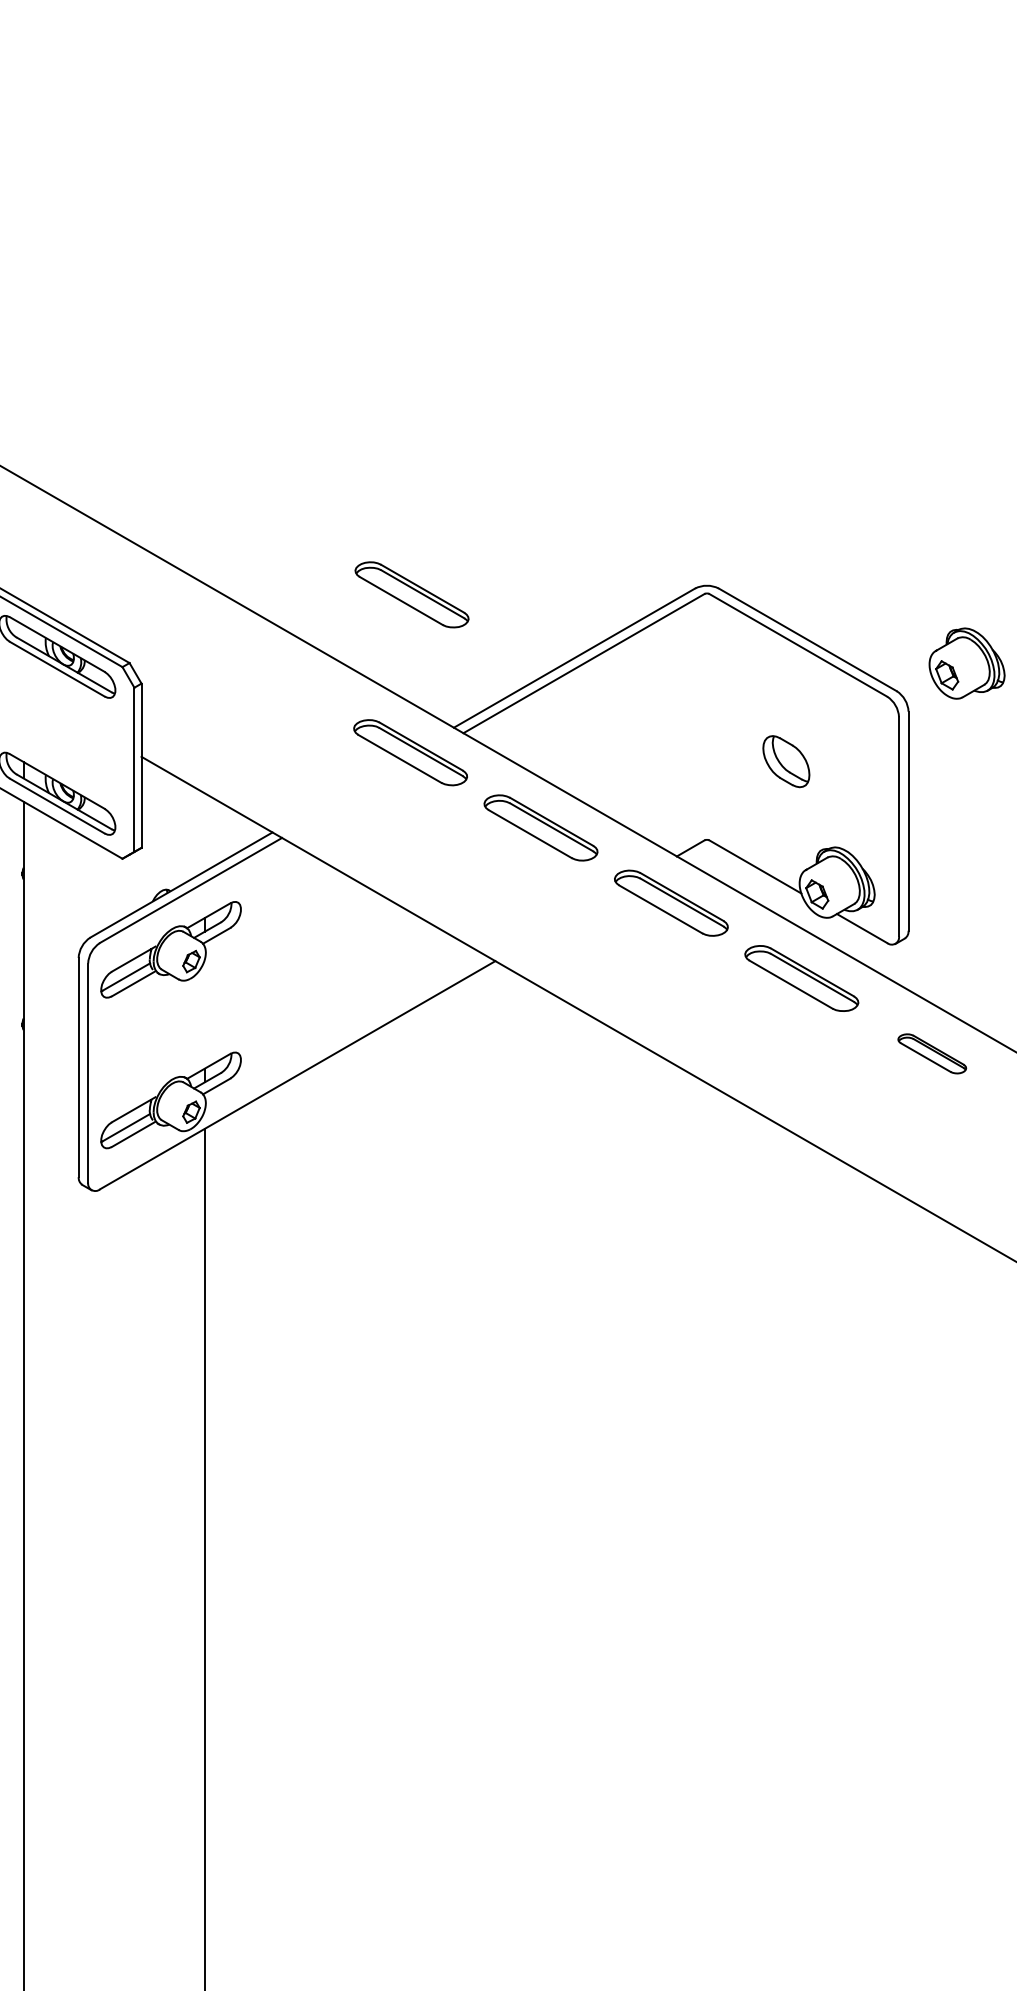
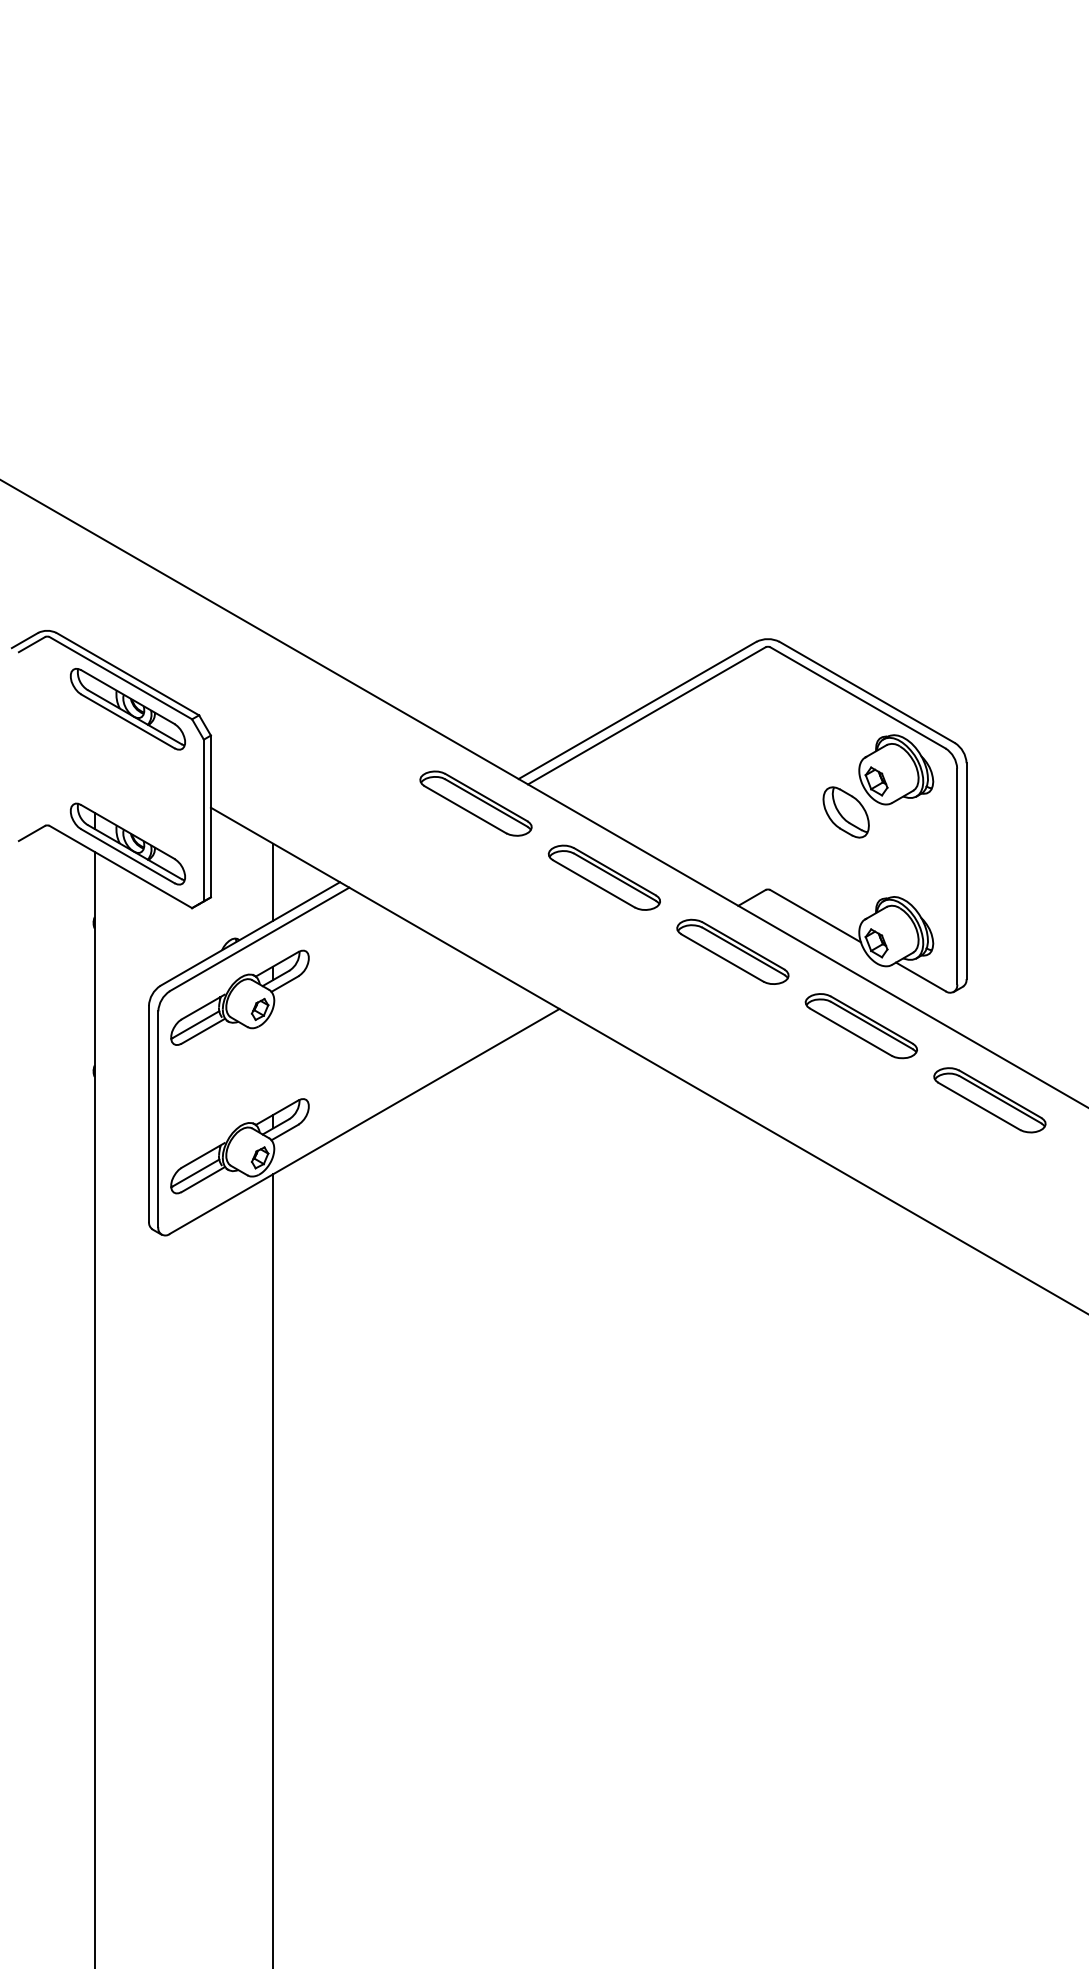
part: (411, 595) -> (476, 648), removed
part: (967, 663) -> (896, 769), moved
line: (205, 831) -> (273, 881), added
part: (931, 1054) -> (989, 1100), size x1.67

